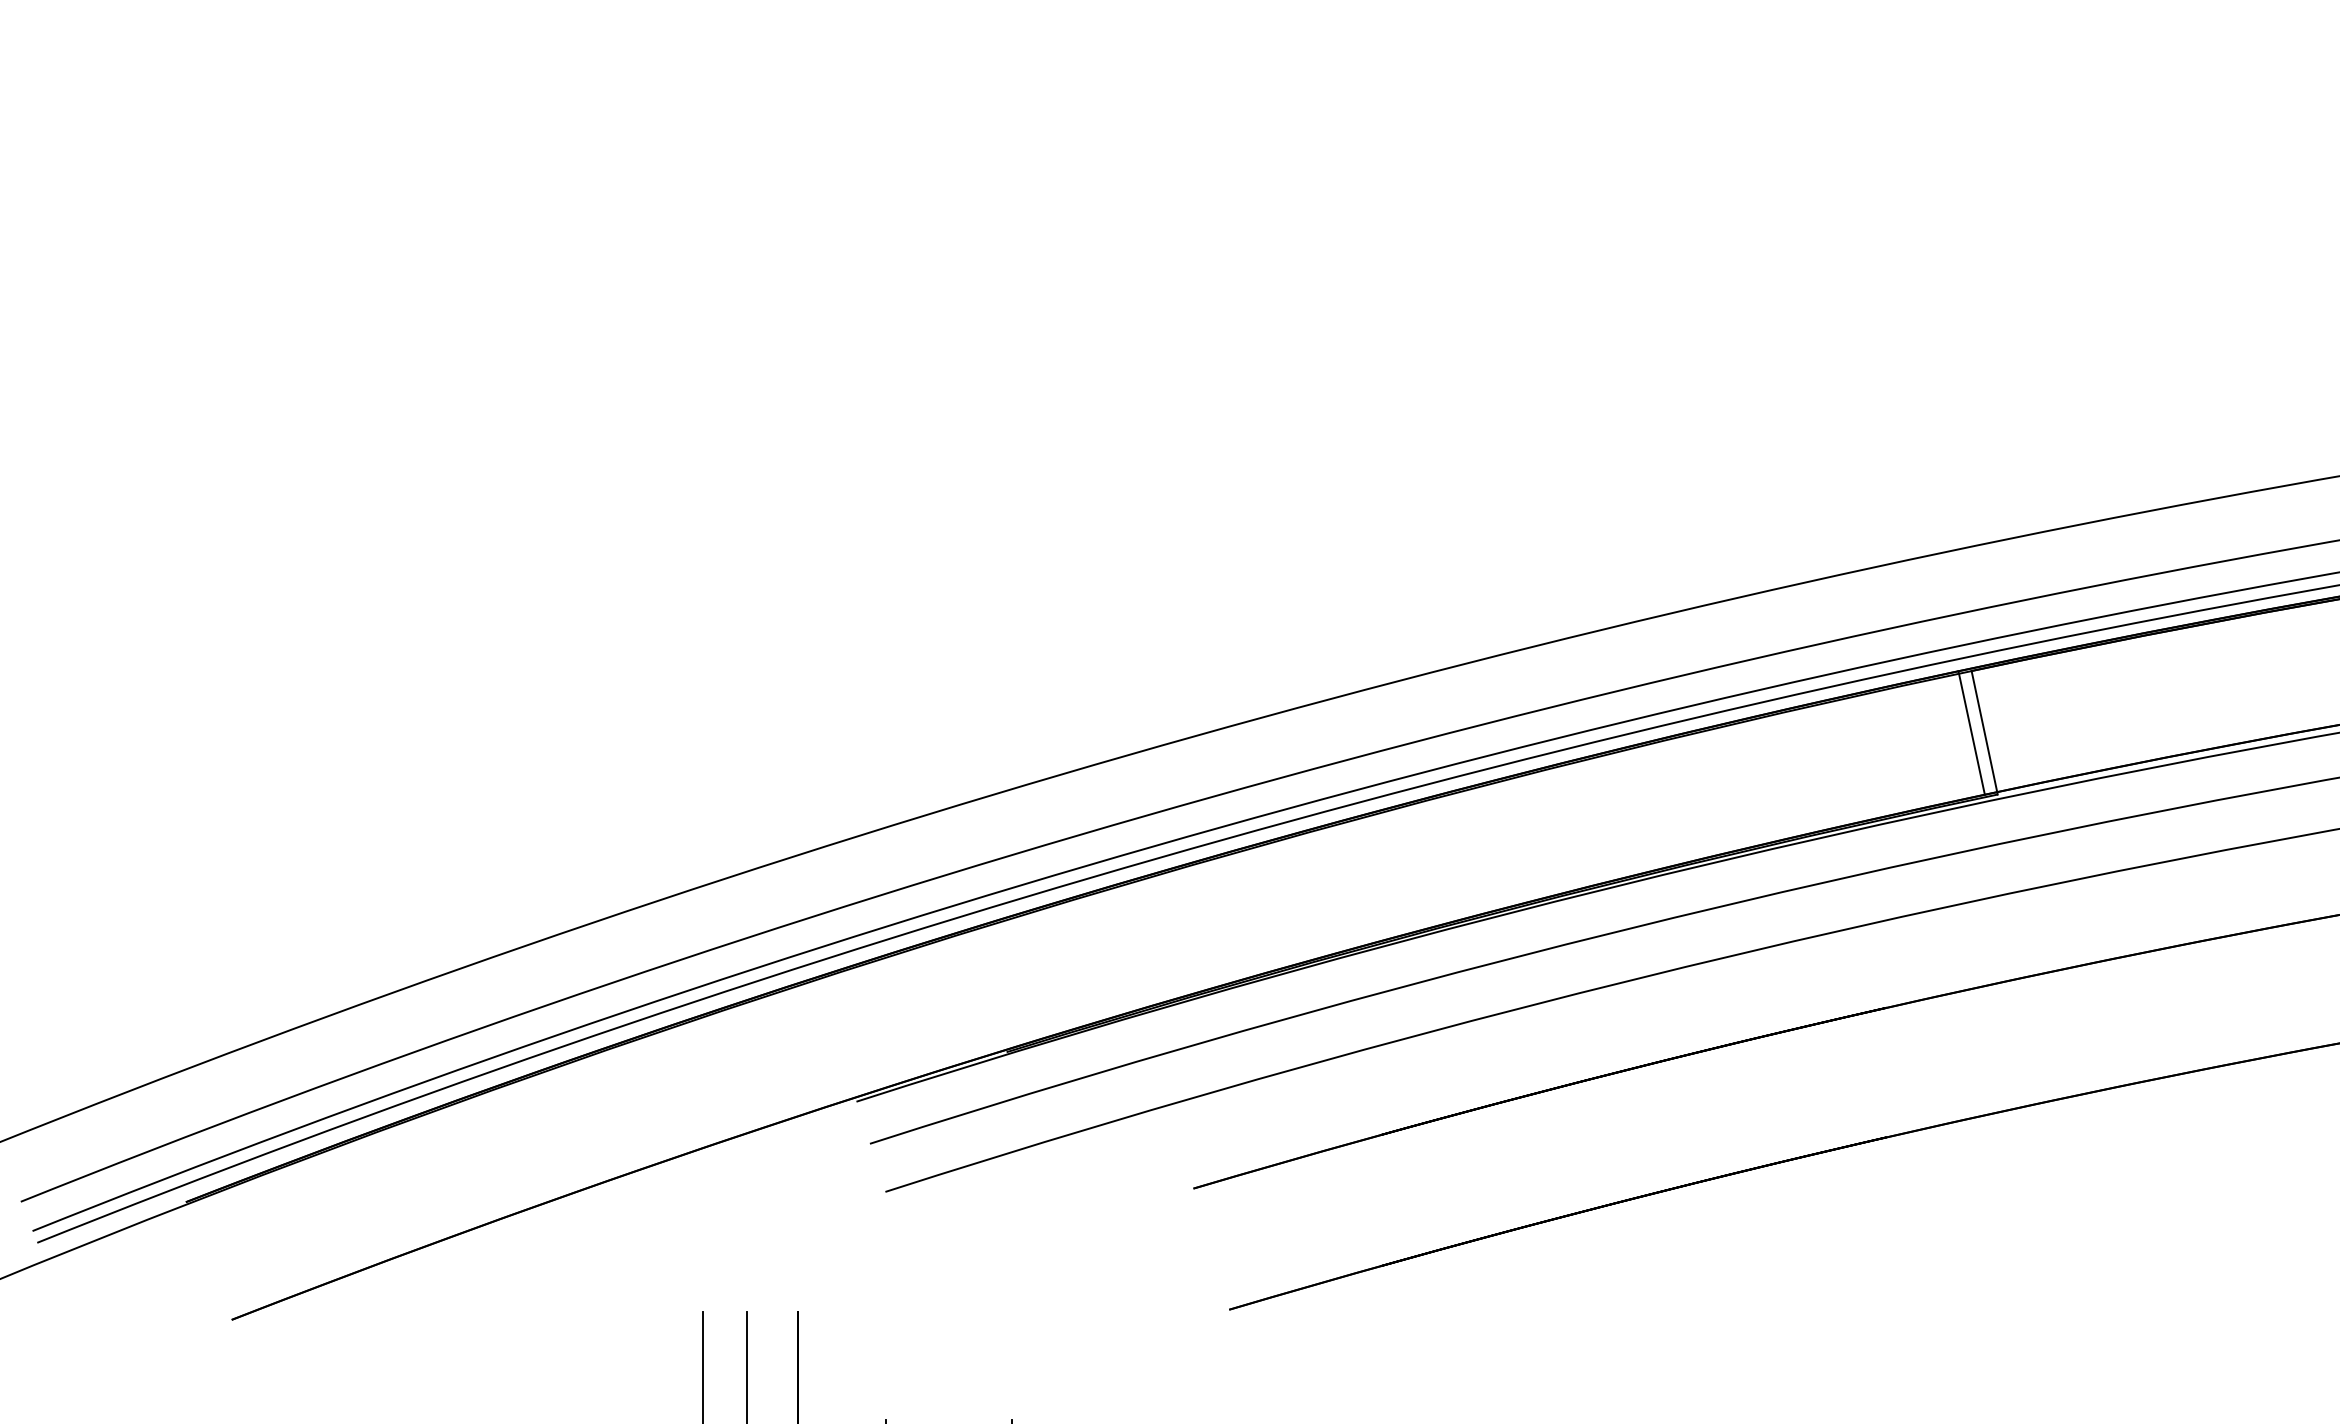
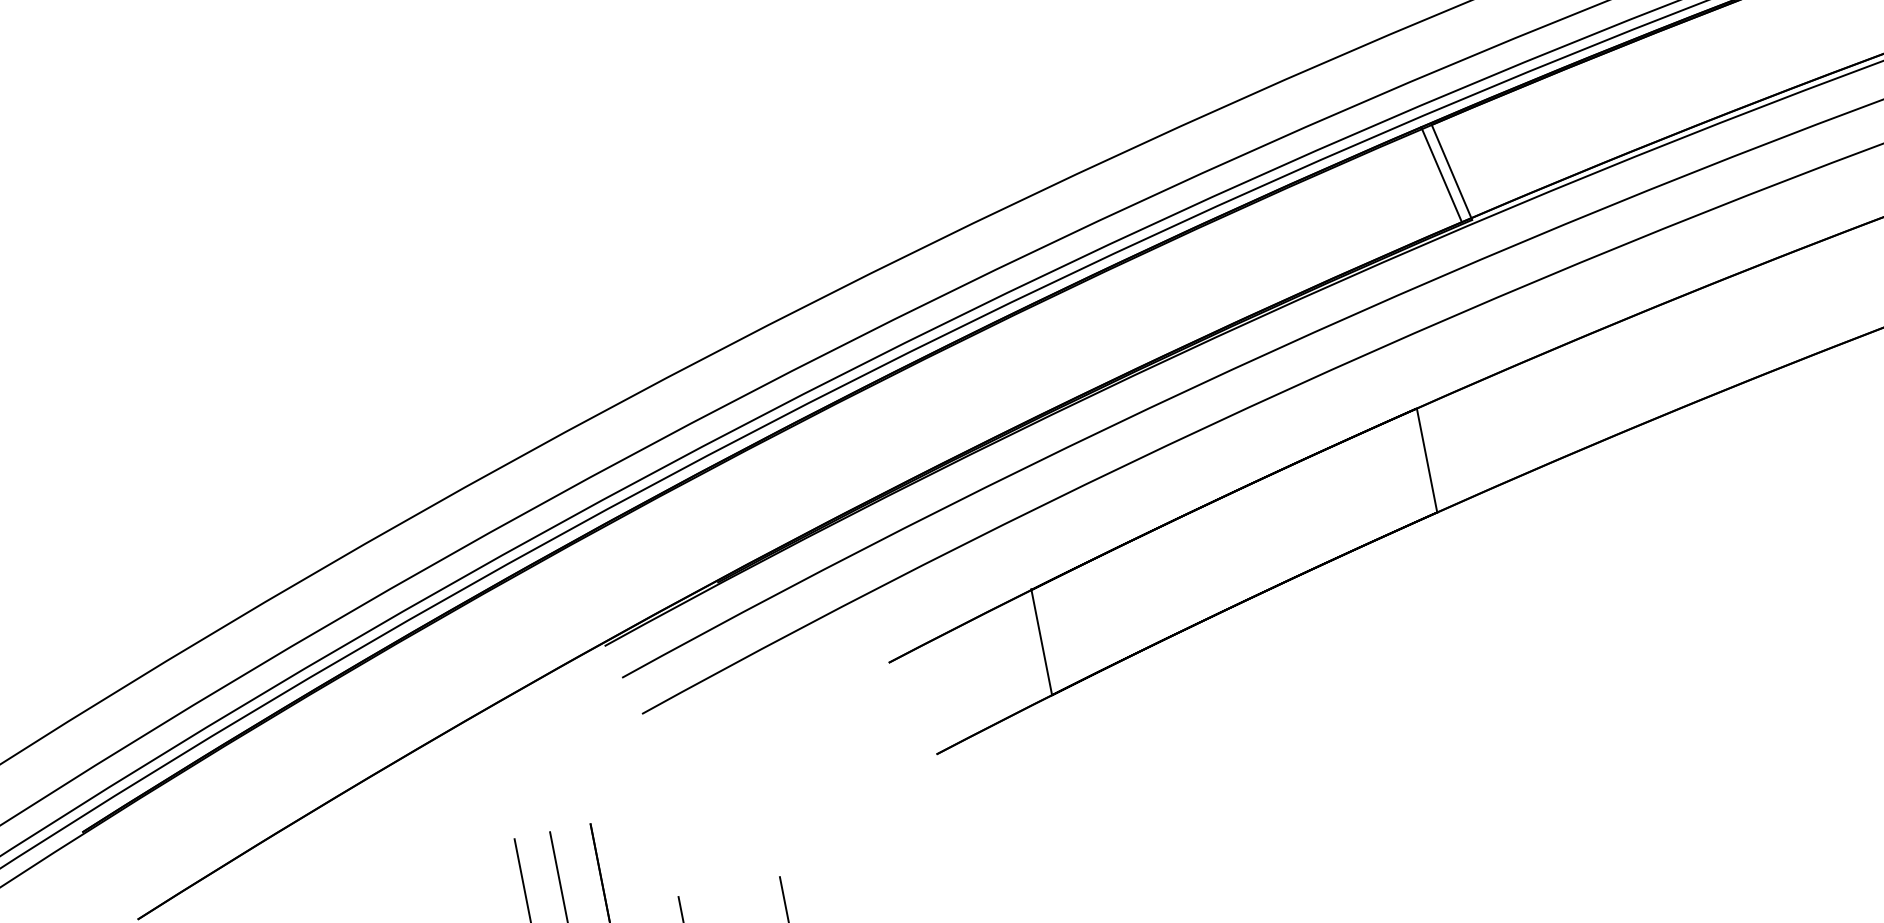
line: (1886, 1072) -> (1426, 460), added
line: (1381, 1198) -> (1041, 641), added

